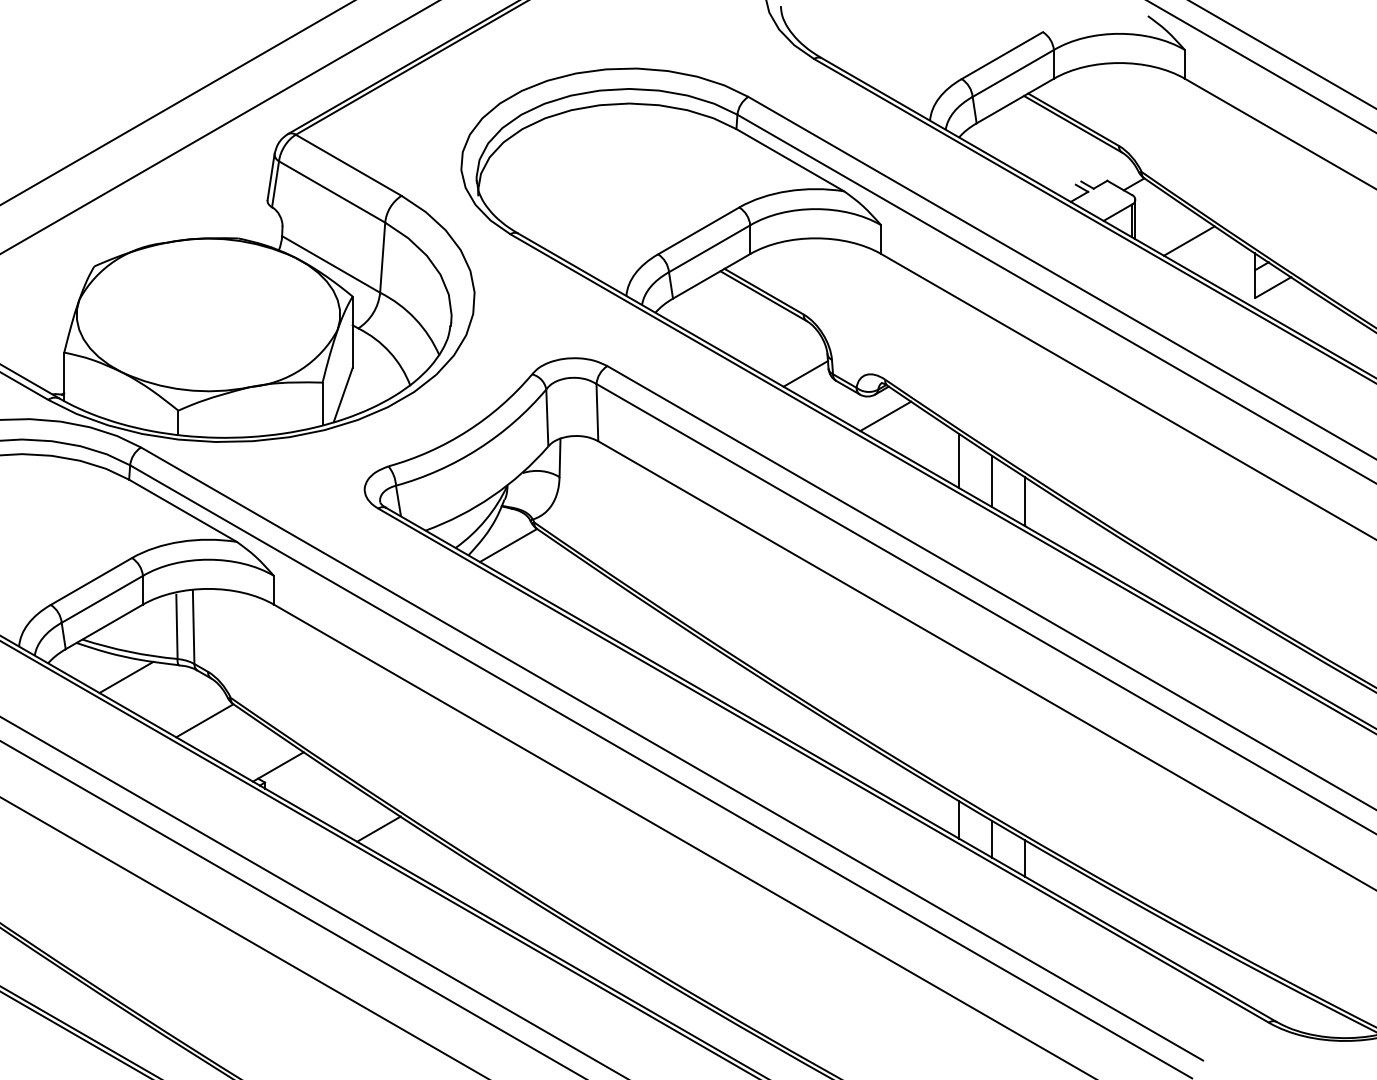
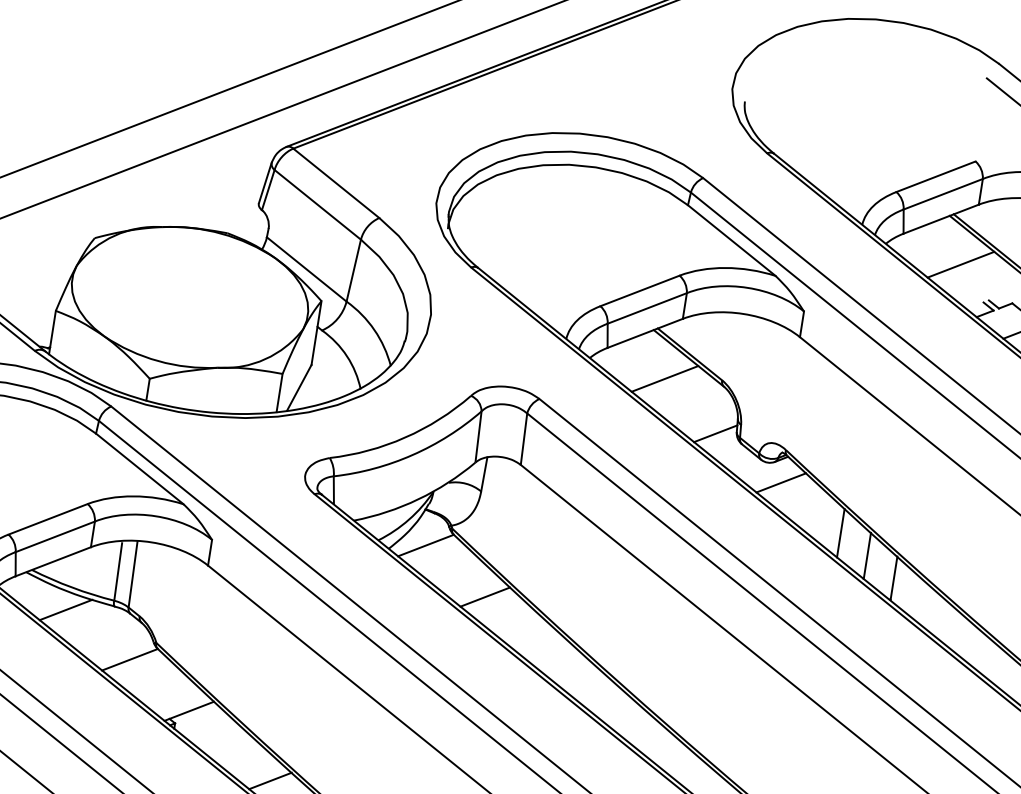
line: (1044, 147) -> (960, 264), added
line: (740, 322) -> (664, 378), added
line: (581, 591) -> (484, 596), added

